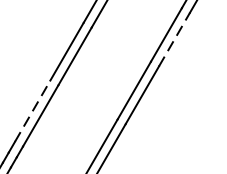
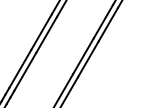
line: (174, 39) -> (108, 24), dashed -> solid
line: (33, 110) -> (20, 68), dashed -> solid

